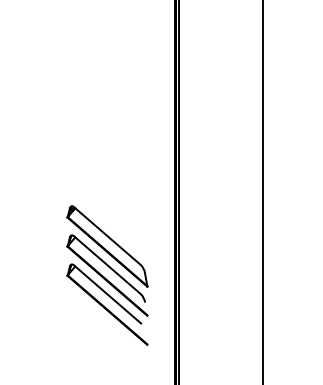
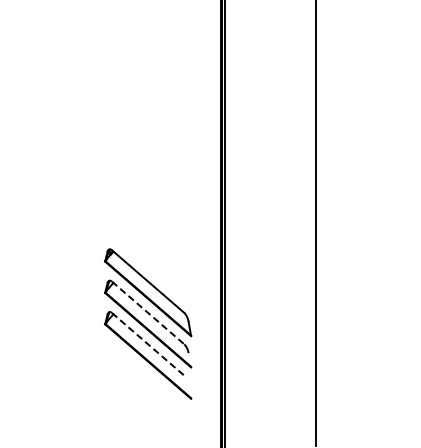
line: (107, 264) -> (148, 312), solid -> dashed
line: (107, 294) -> (148, 344), solid -> dashed

